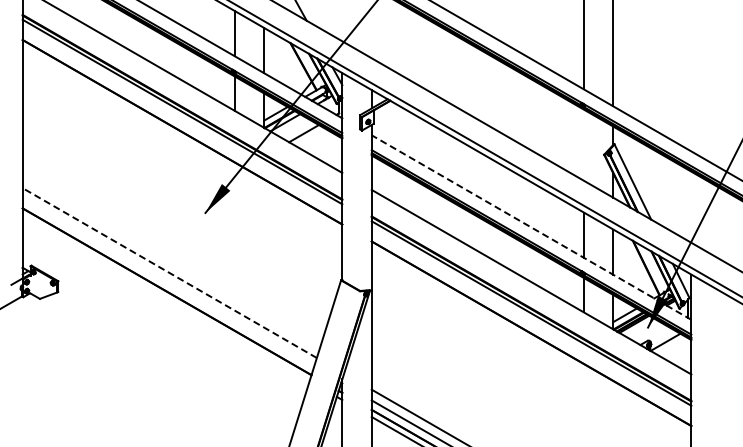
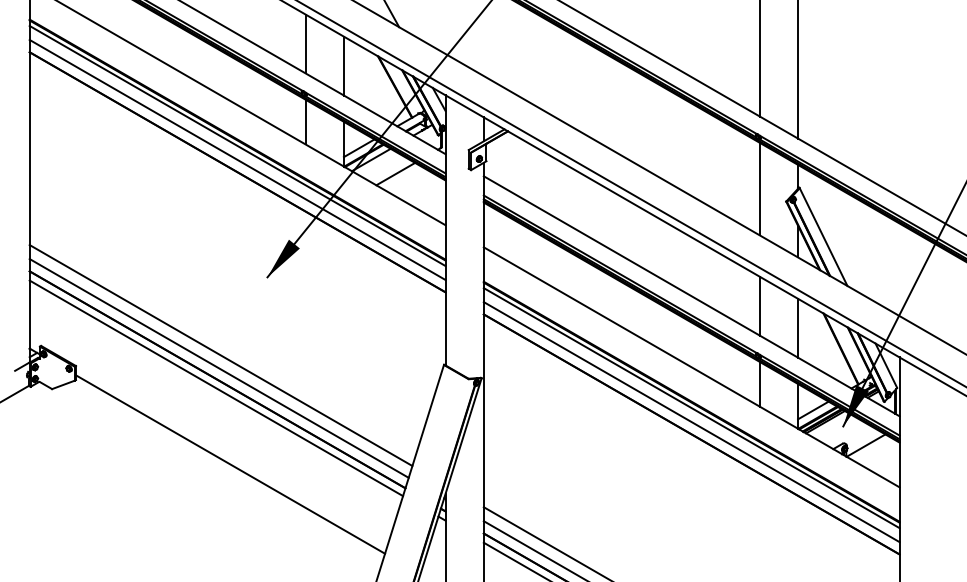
line: (182, 122) -> (237, 159), added
line: (583, 144) -> (759, 188), added
line: (531, 227) -> (691, 296), dashed -> solid
line: (169, 273) -> (220, 356), dashed -> solid
line: (168, 282) -> (219, 367), added
line: (165, 298) -> (215, 388), added
line: (531, 324) -> (691, 422), added
line: (176, 356) -> (229, 464), added

